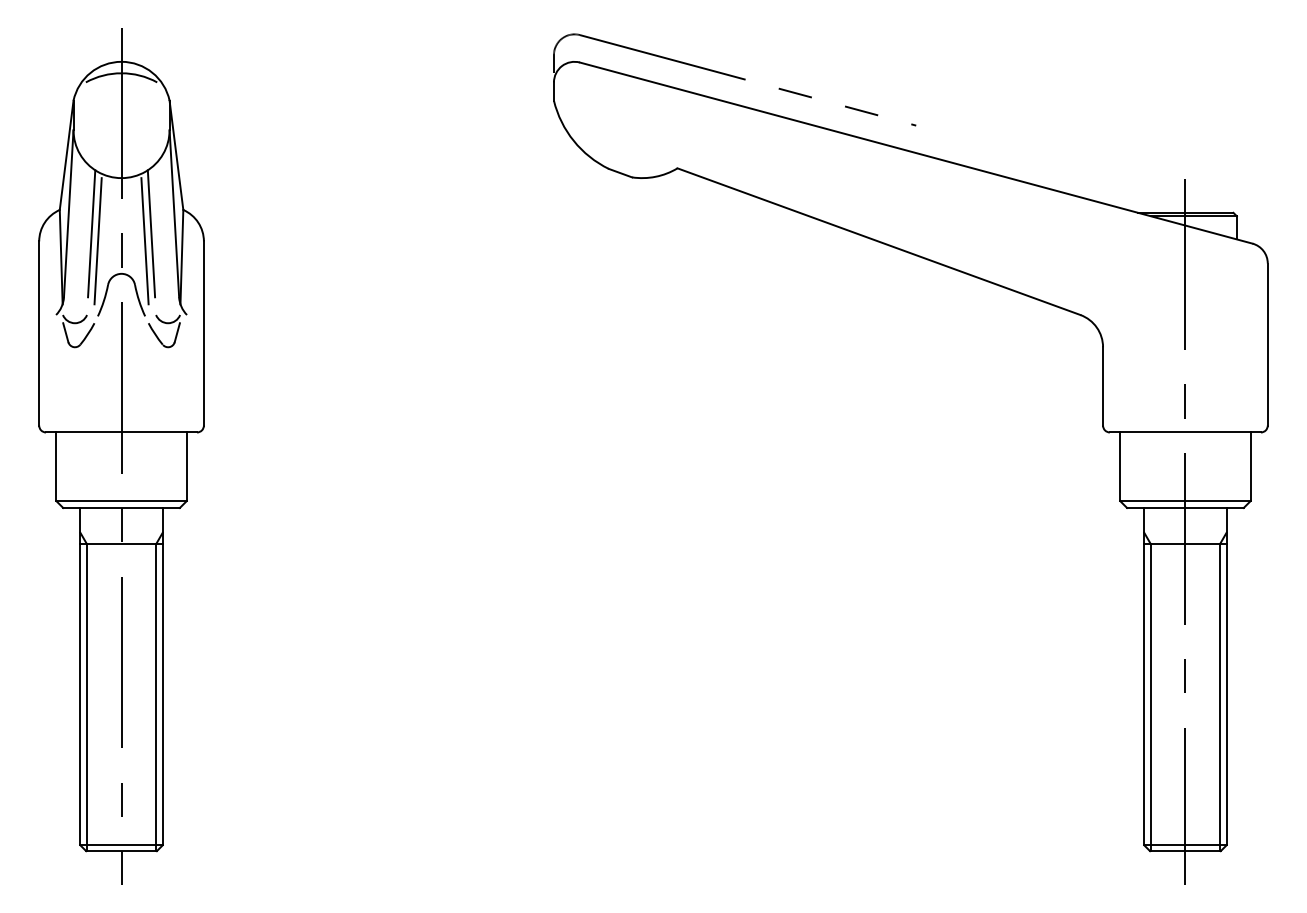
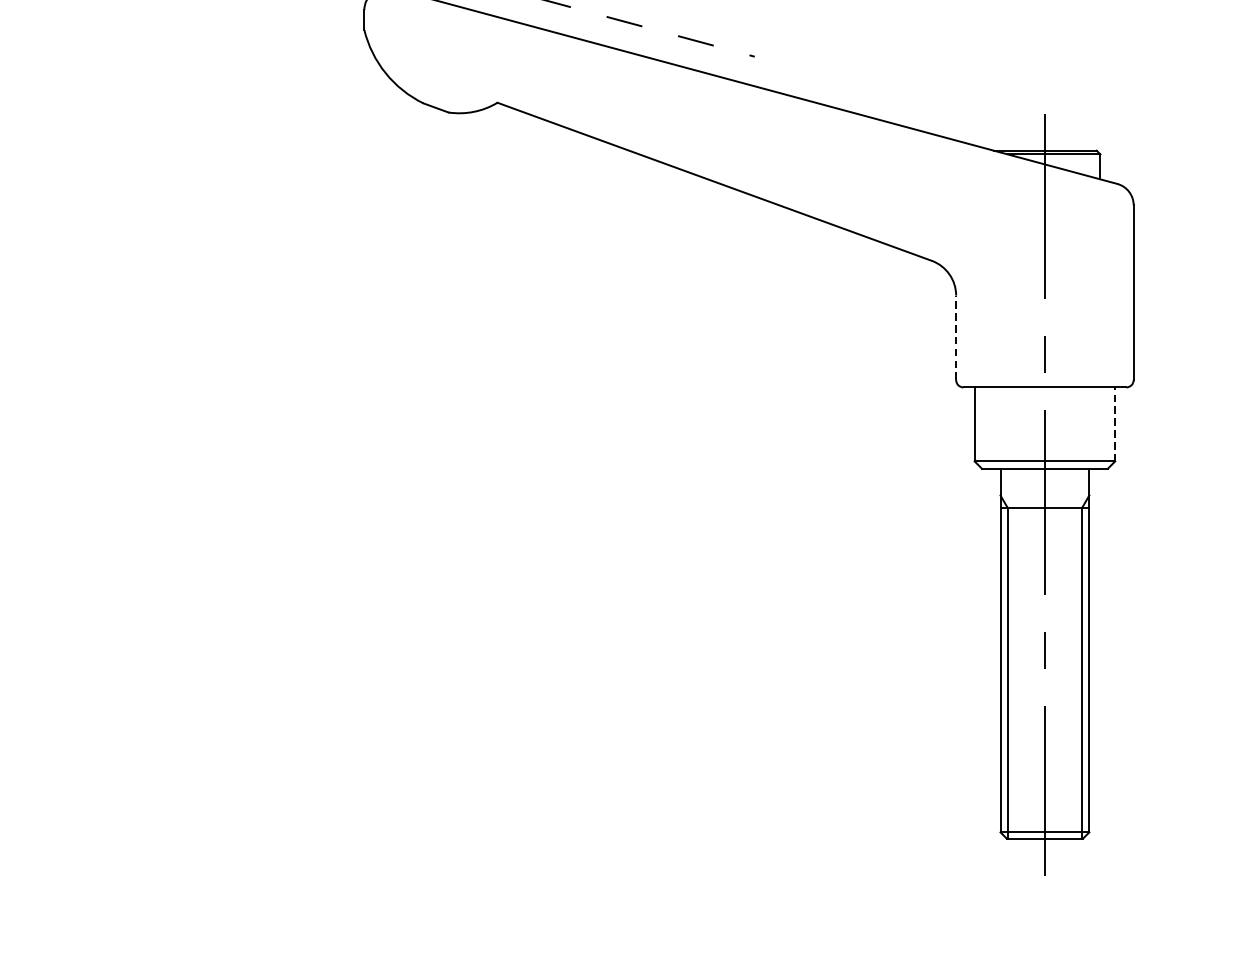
line: (1103, 385) -> (956, 336), solid -> dashed
line: (1250, 466) -> (1115, 424), solid -> dashed

